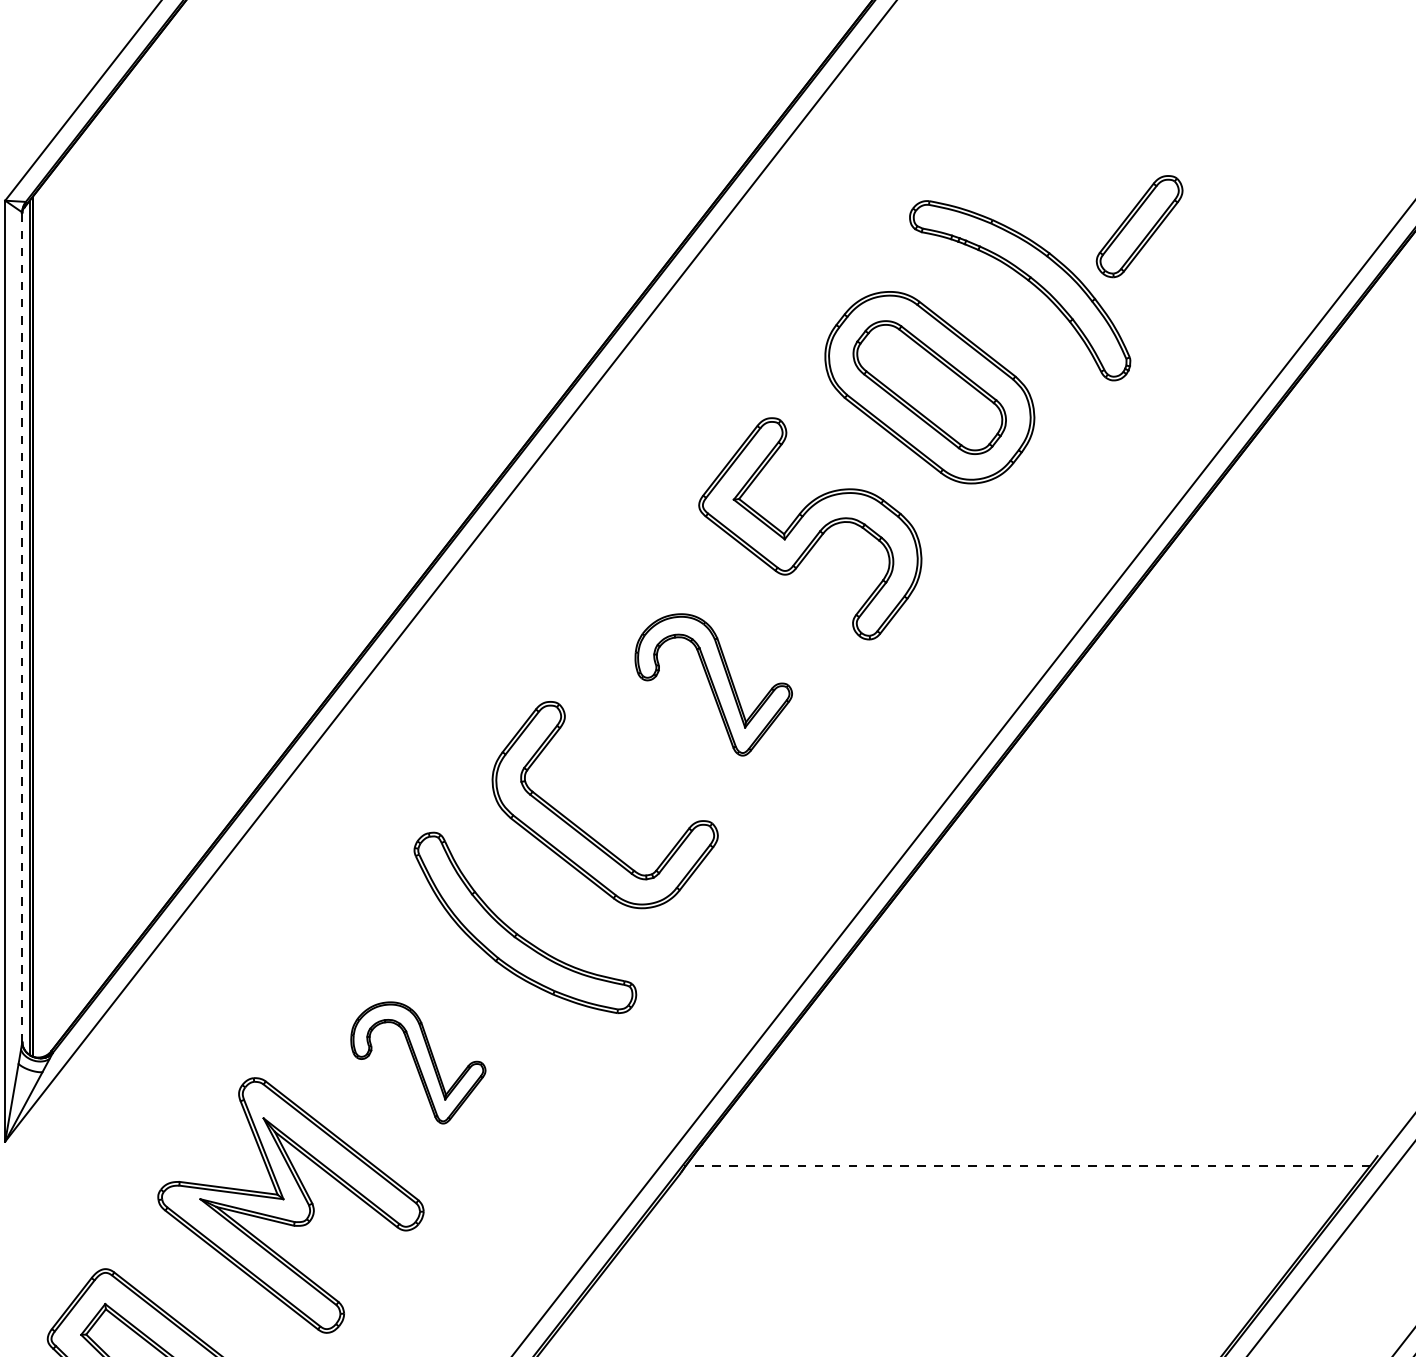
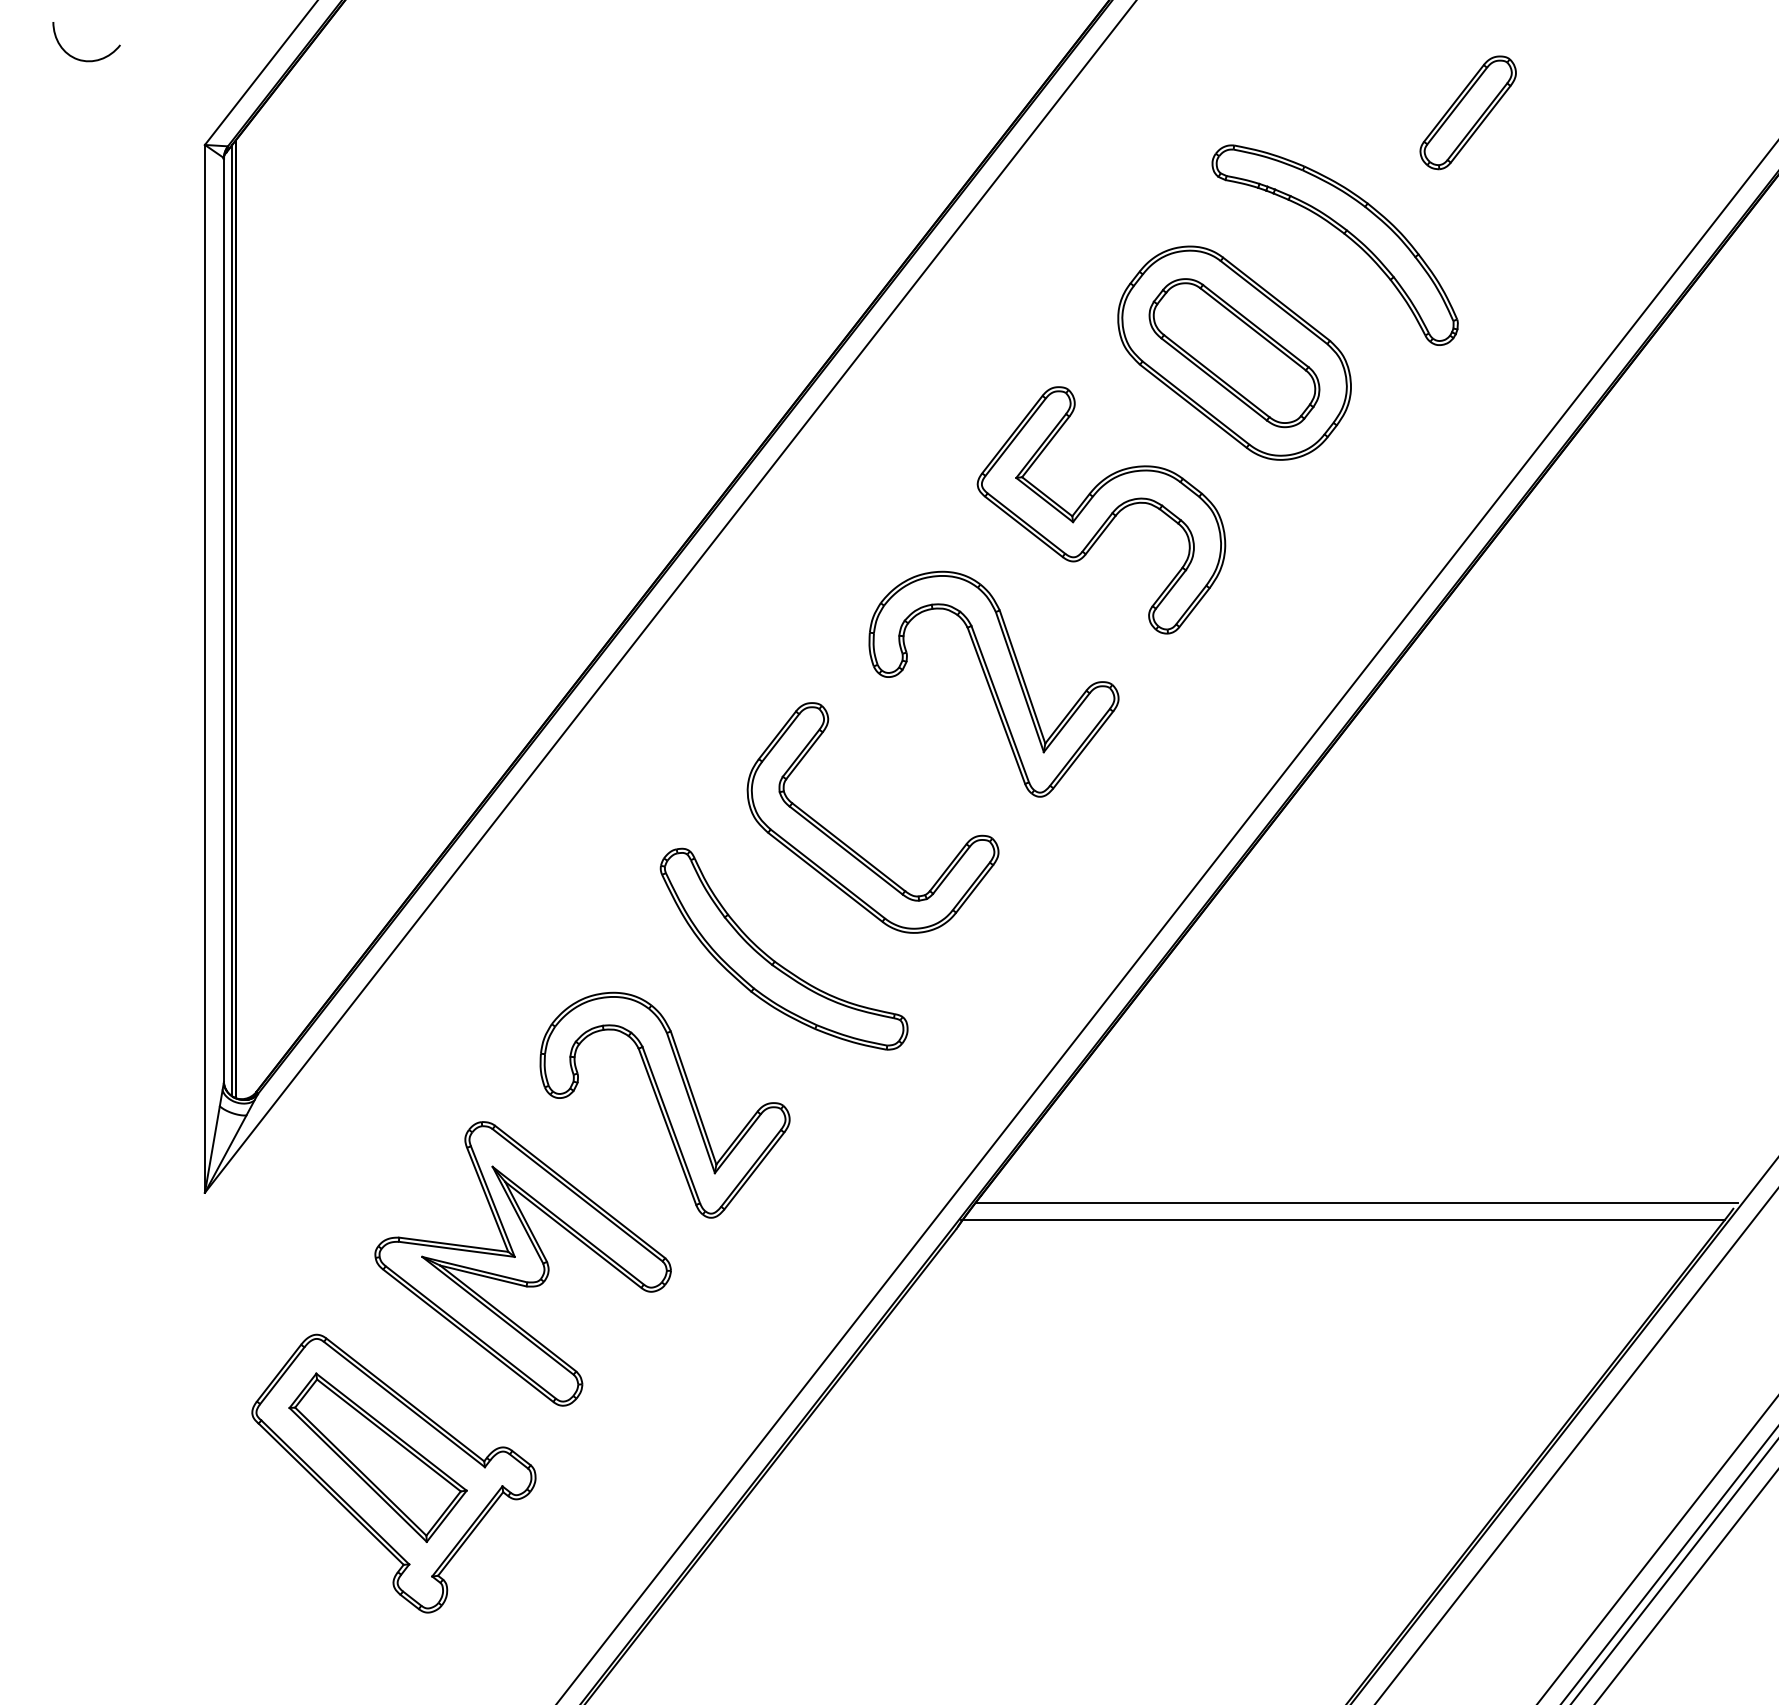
part: (1138, 226) -> (1467, 112), moved
line: (21, 627) -> (223, 620), dashed -> solid
part: (713, 684) -> (993, 683), size x1.43
part: (417, 1062) -> (664, 1104), size x1.67
line: (1039, 1150) -> (1356, 1202), added
line: (1026, 1166) -> (1342, 1220), dashed -> solid

